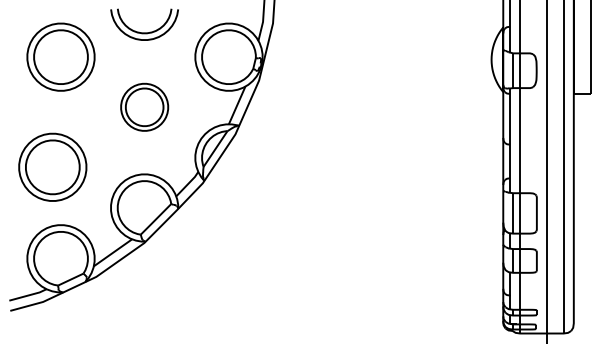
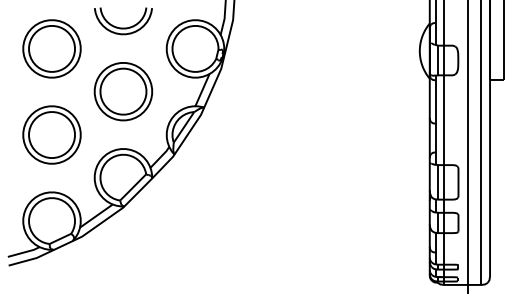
part: (144, 107) -> (123, 91), size x1.43
part: (52, 166) -> (51, 134), moved

